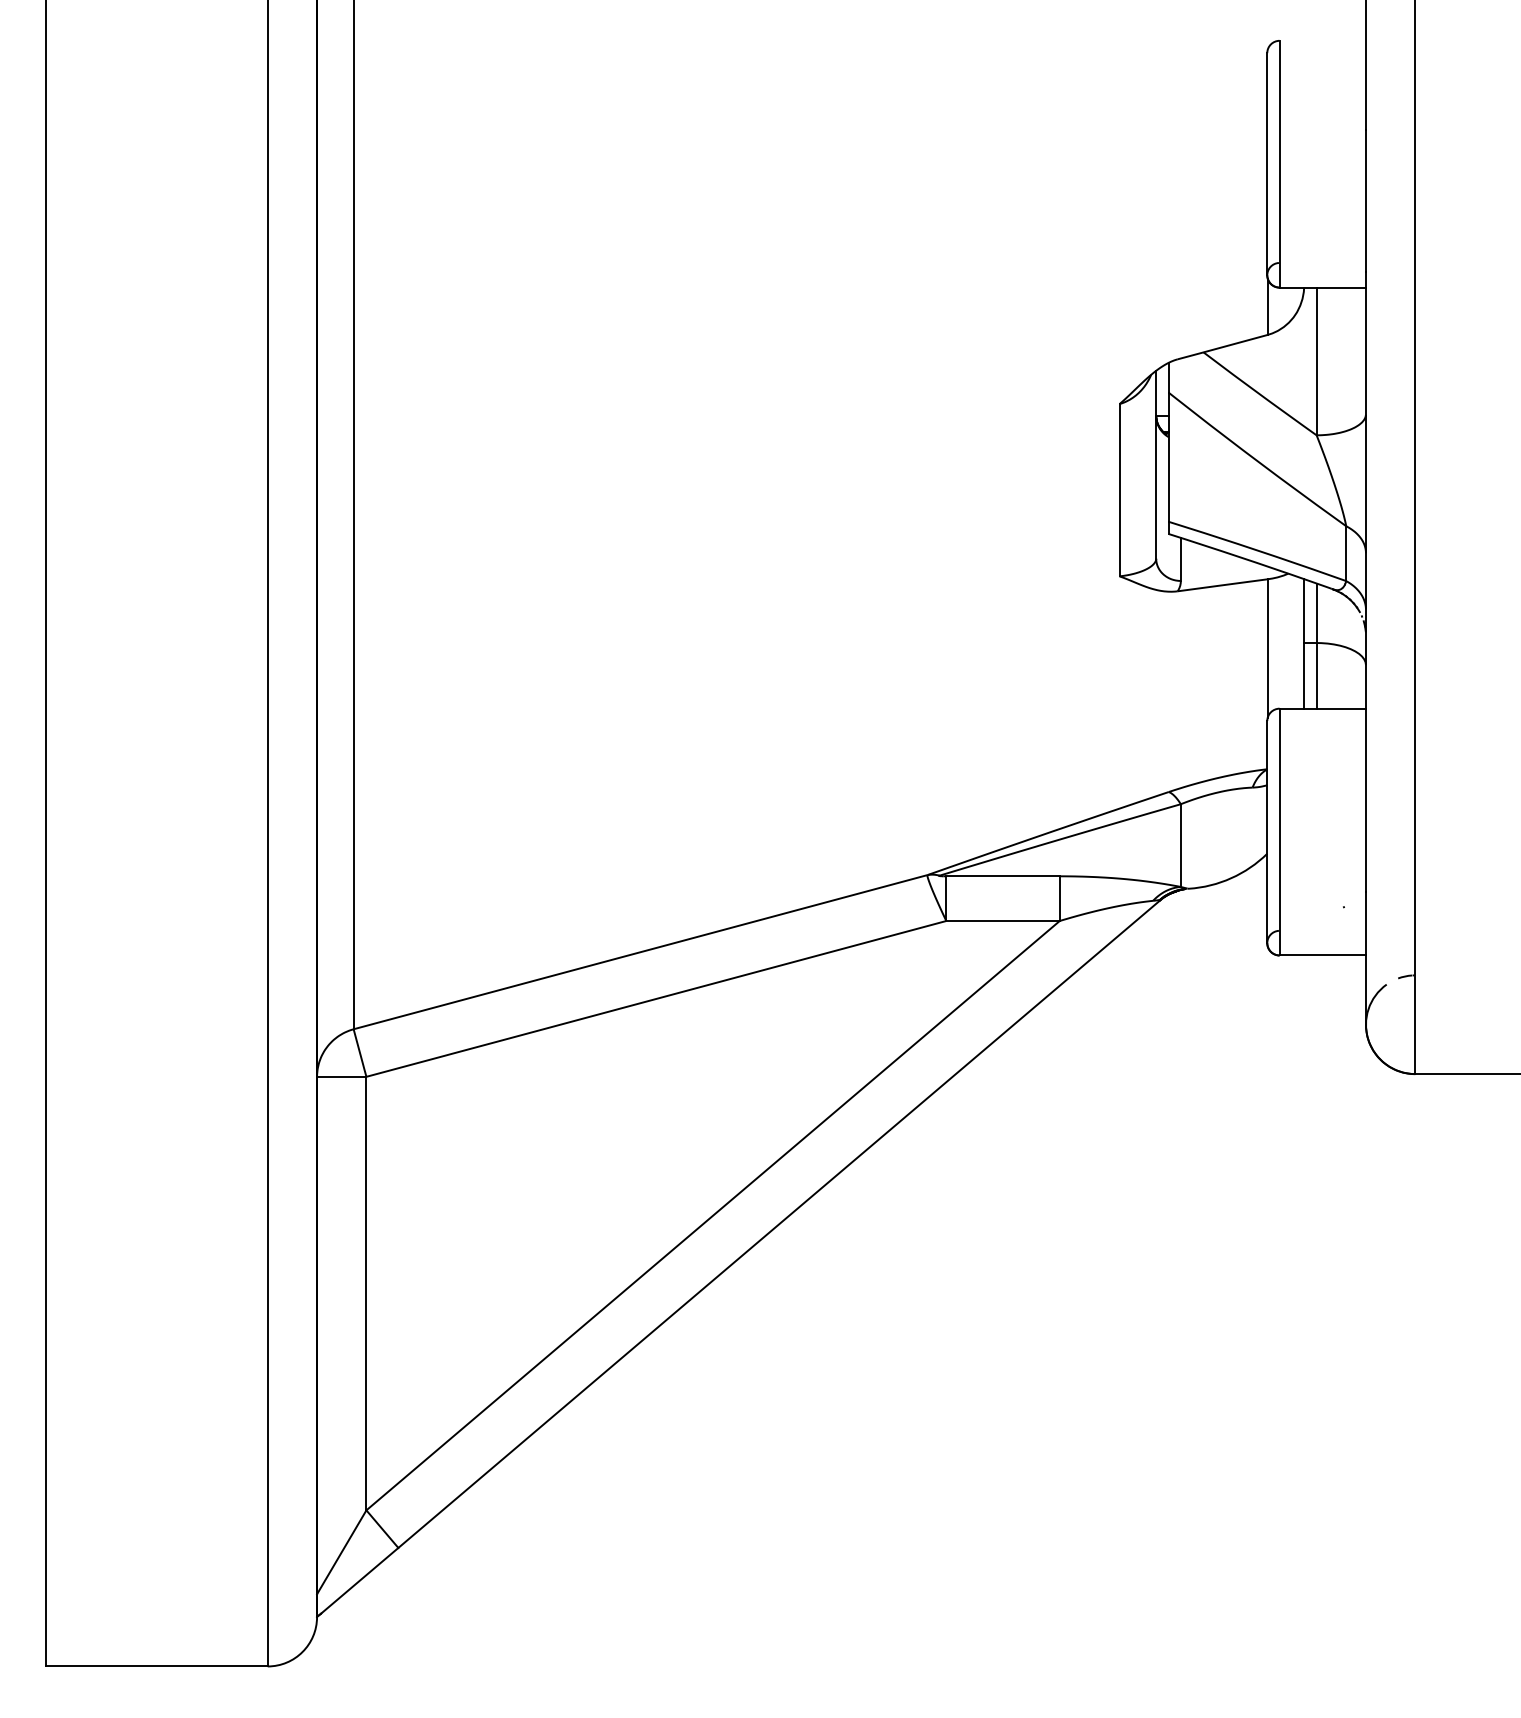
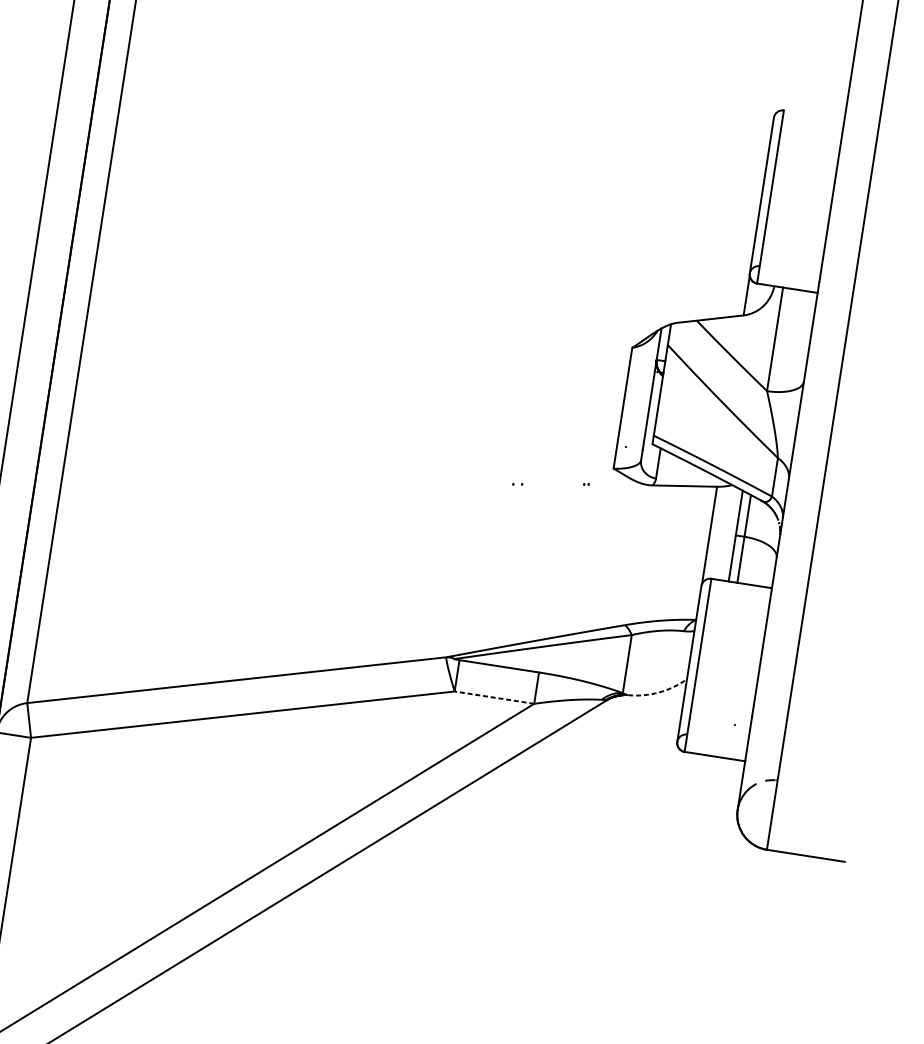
arc: (1231, 878) -> (659, 692), solid -> dashed
line: (1003, 921) -> (494, 698), solid -> dashed

